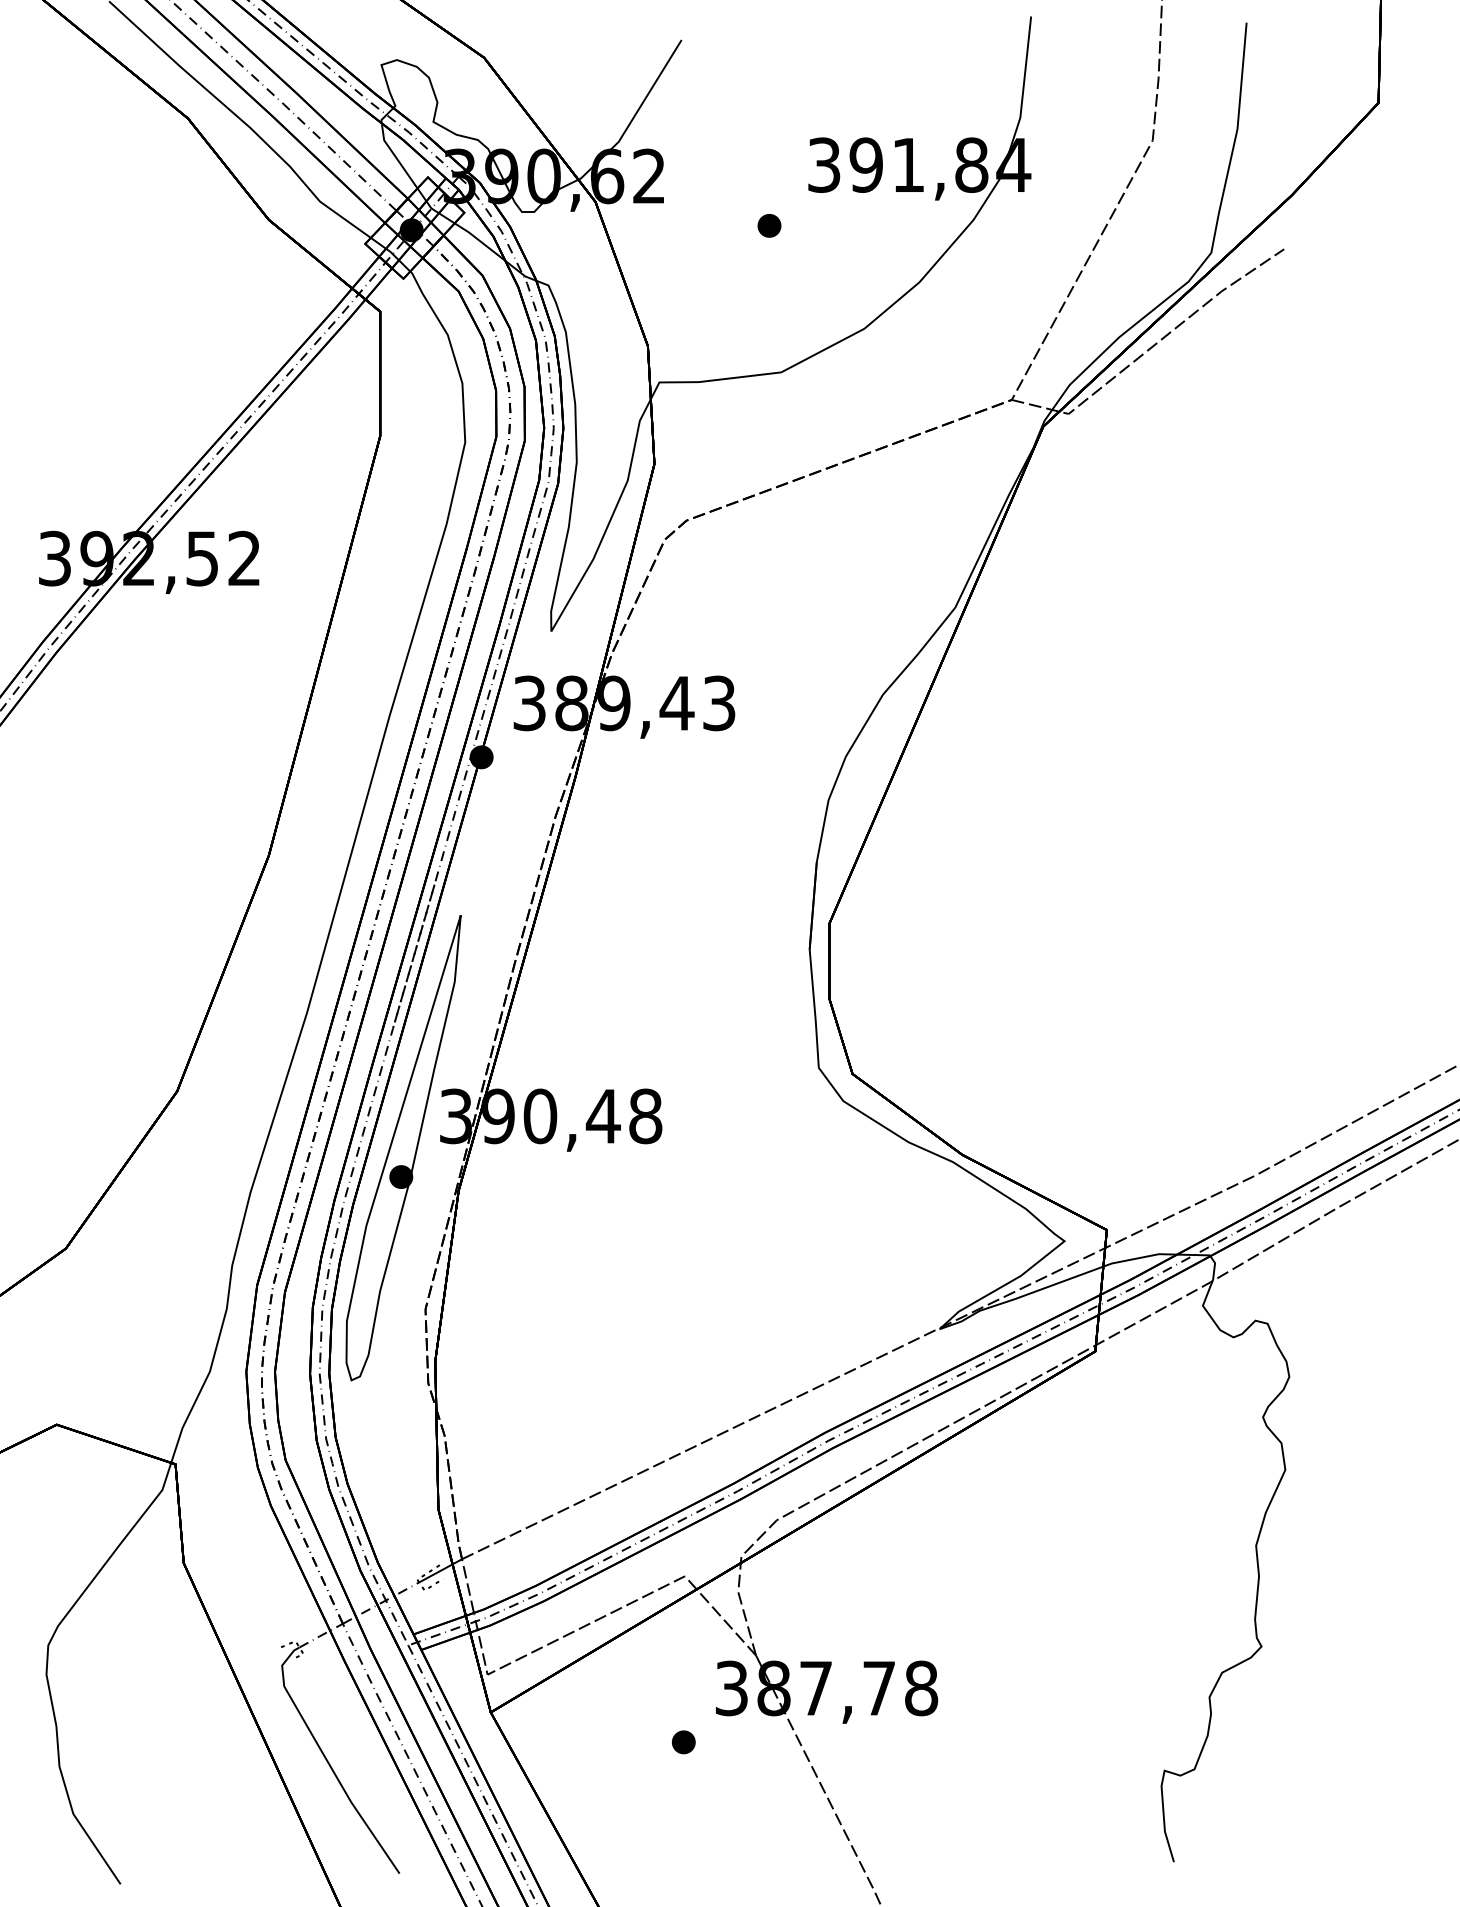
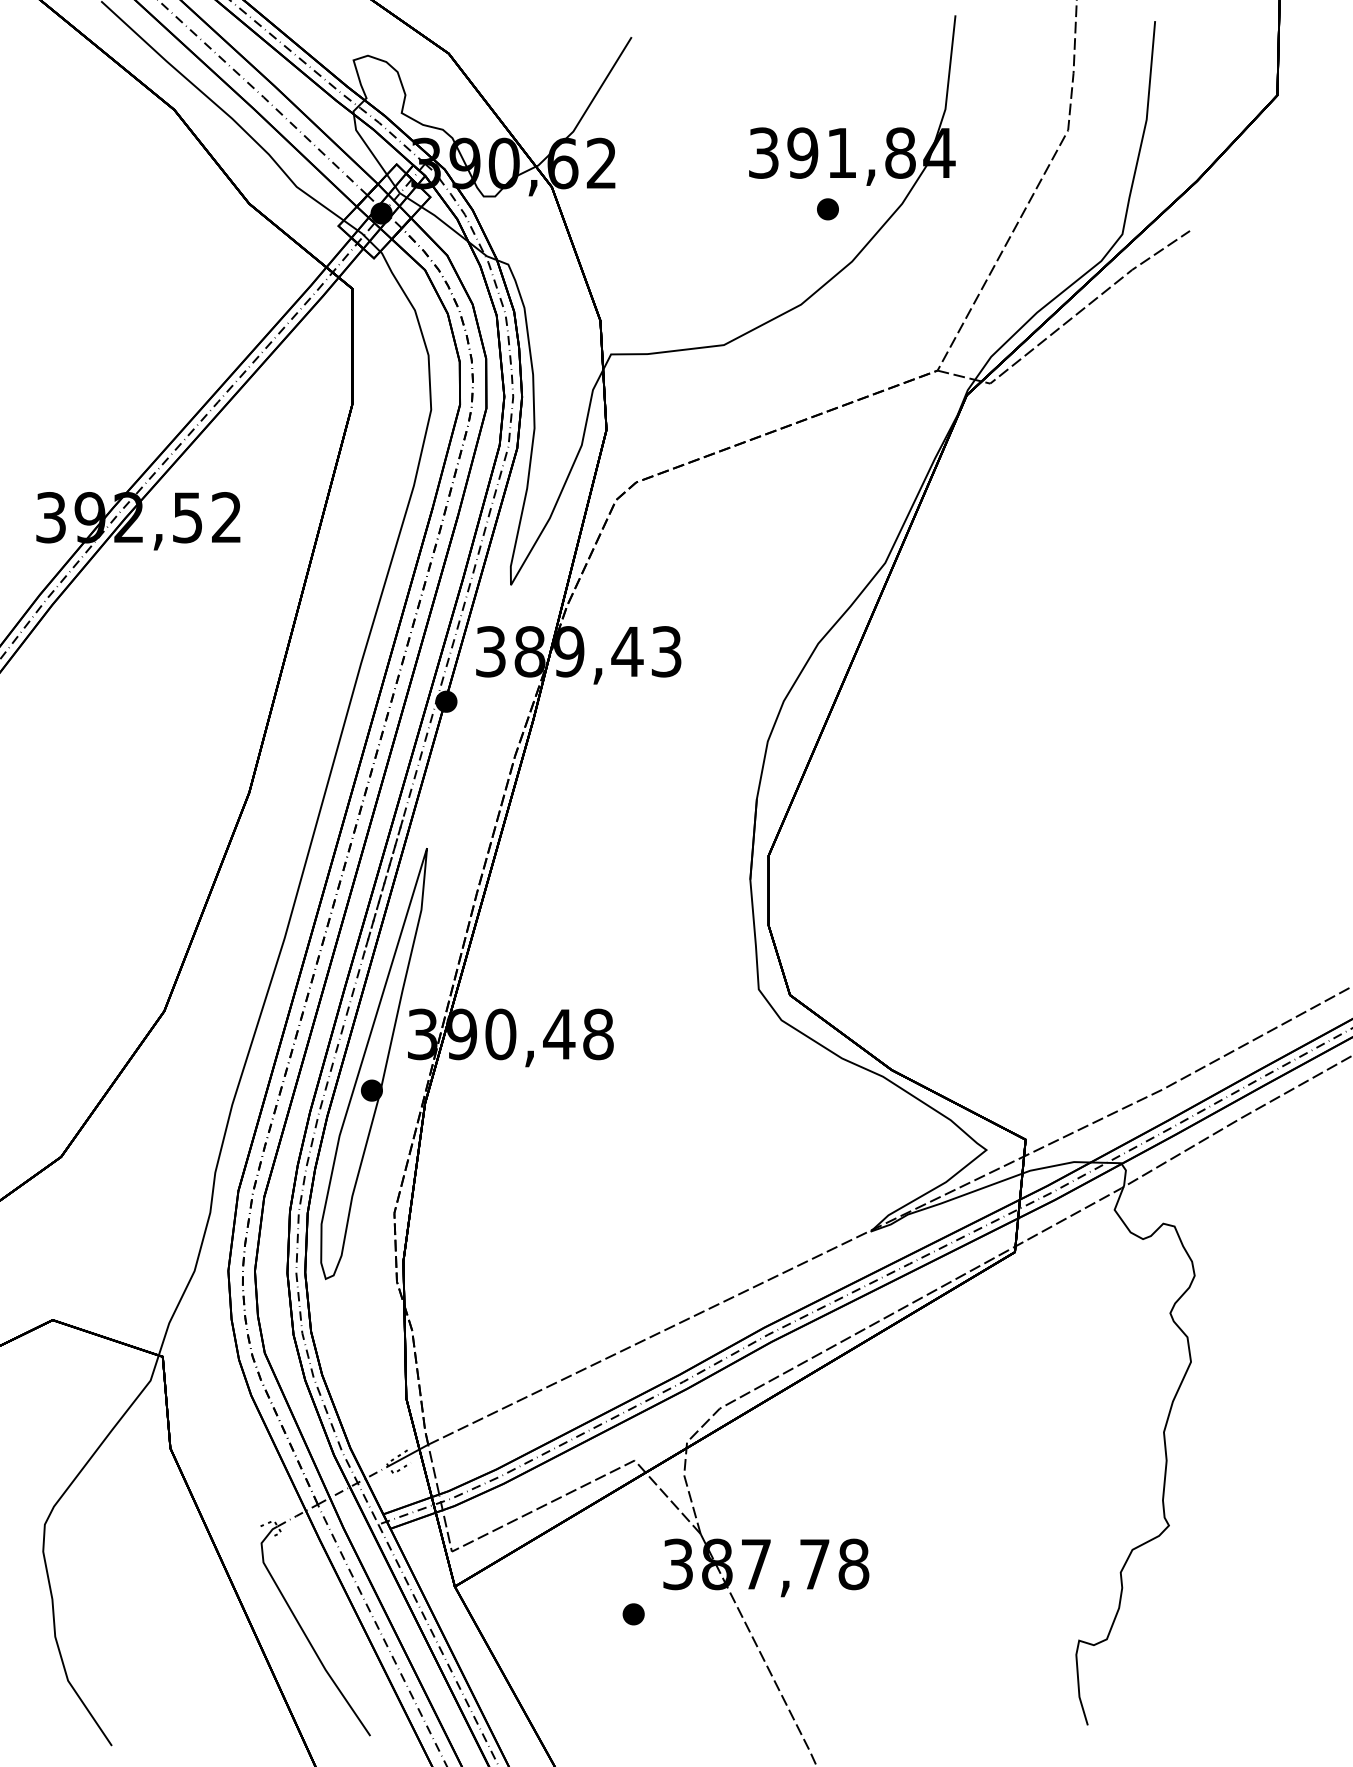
part: (769, 225) -> (827, 209), moved

